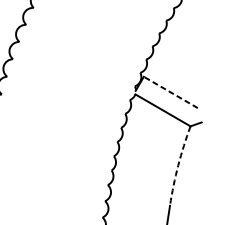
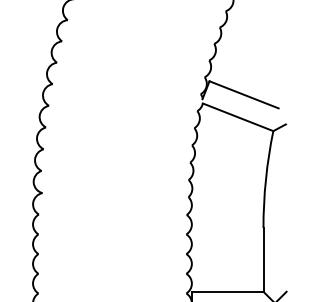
line: (170, 92) -> (243, 94), dashed -> solid
arc: (177, 165) -> (265, 179), dashed -> solid

